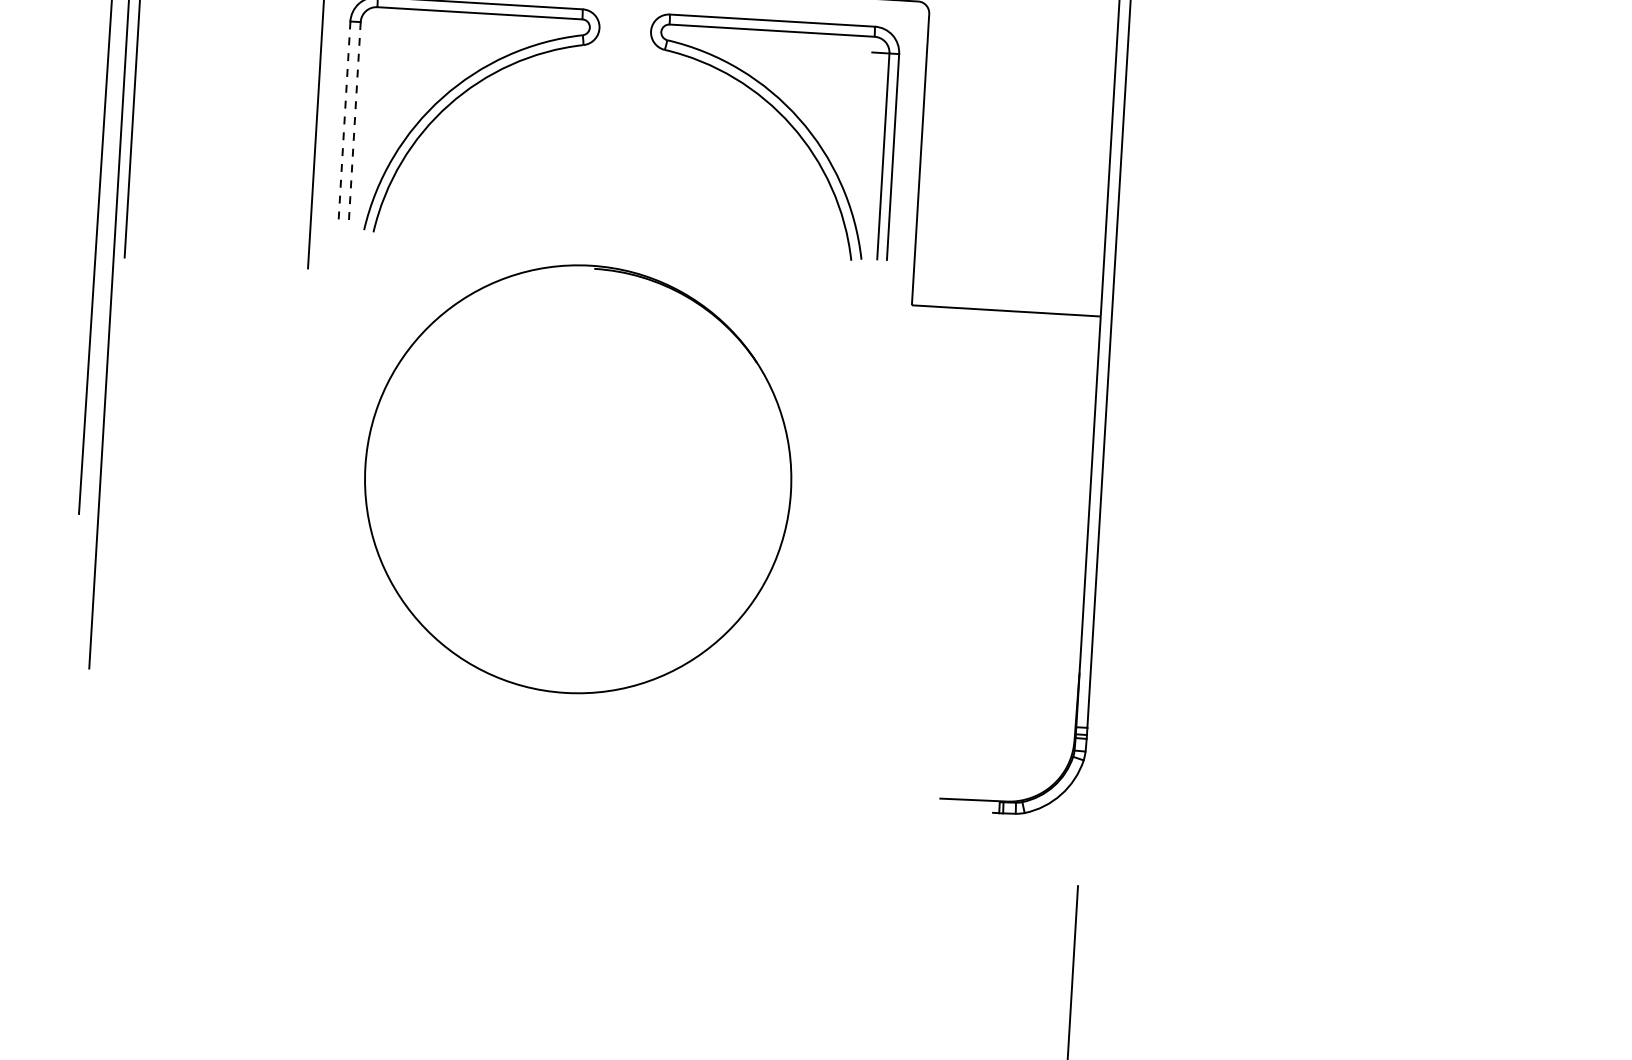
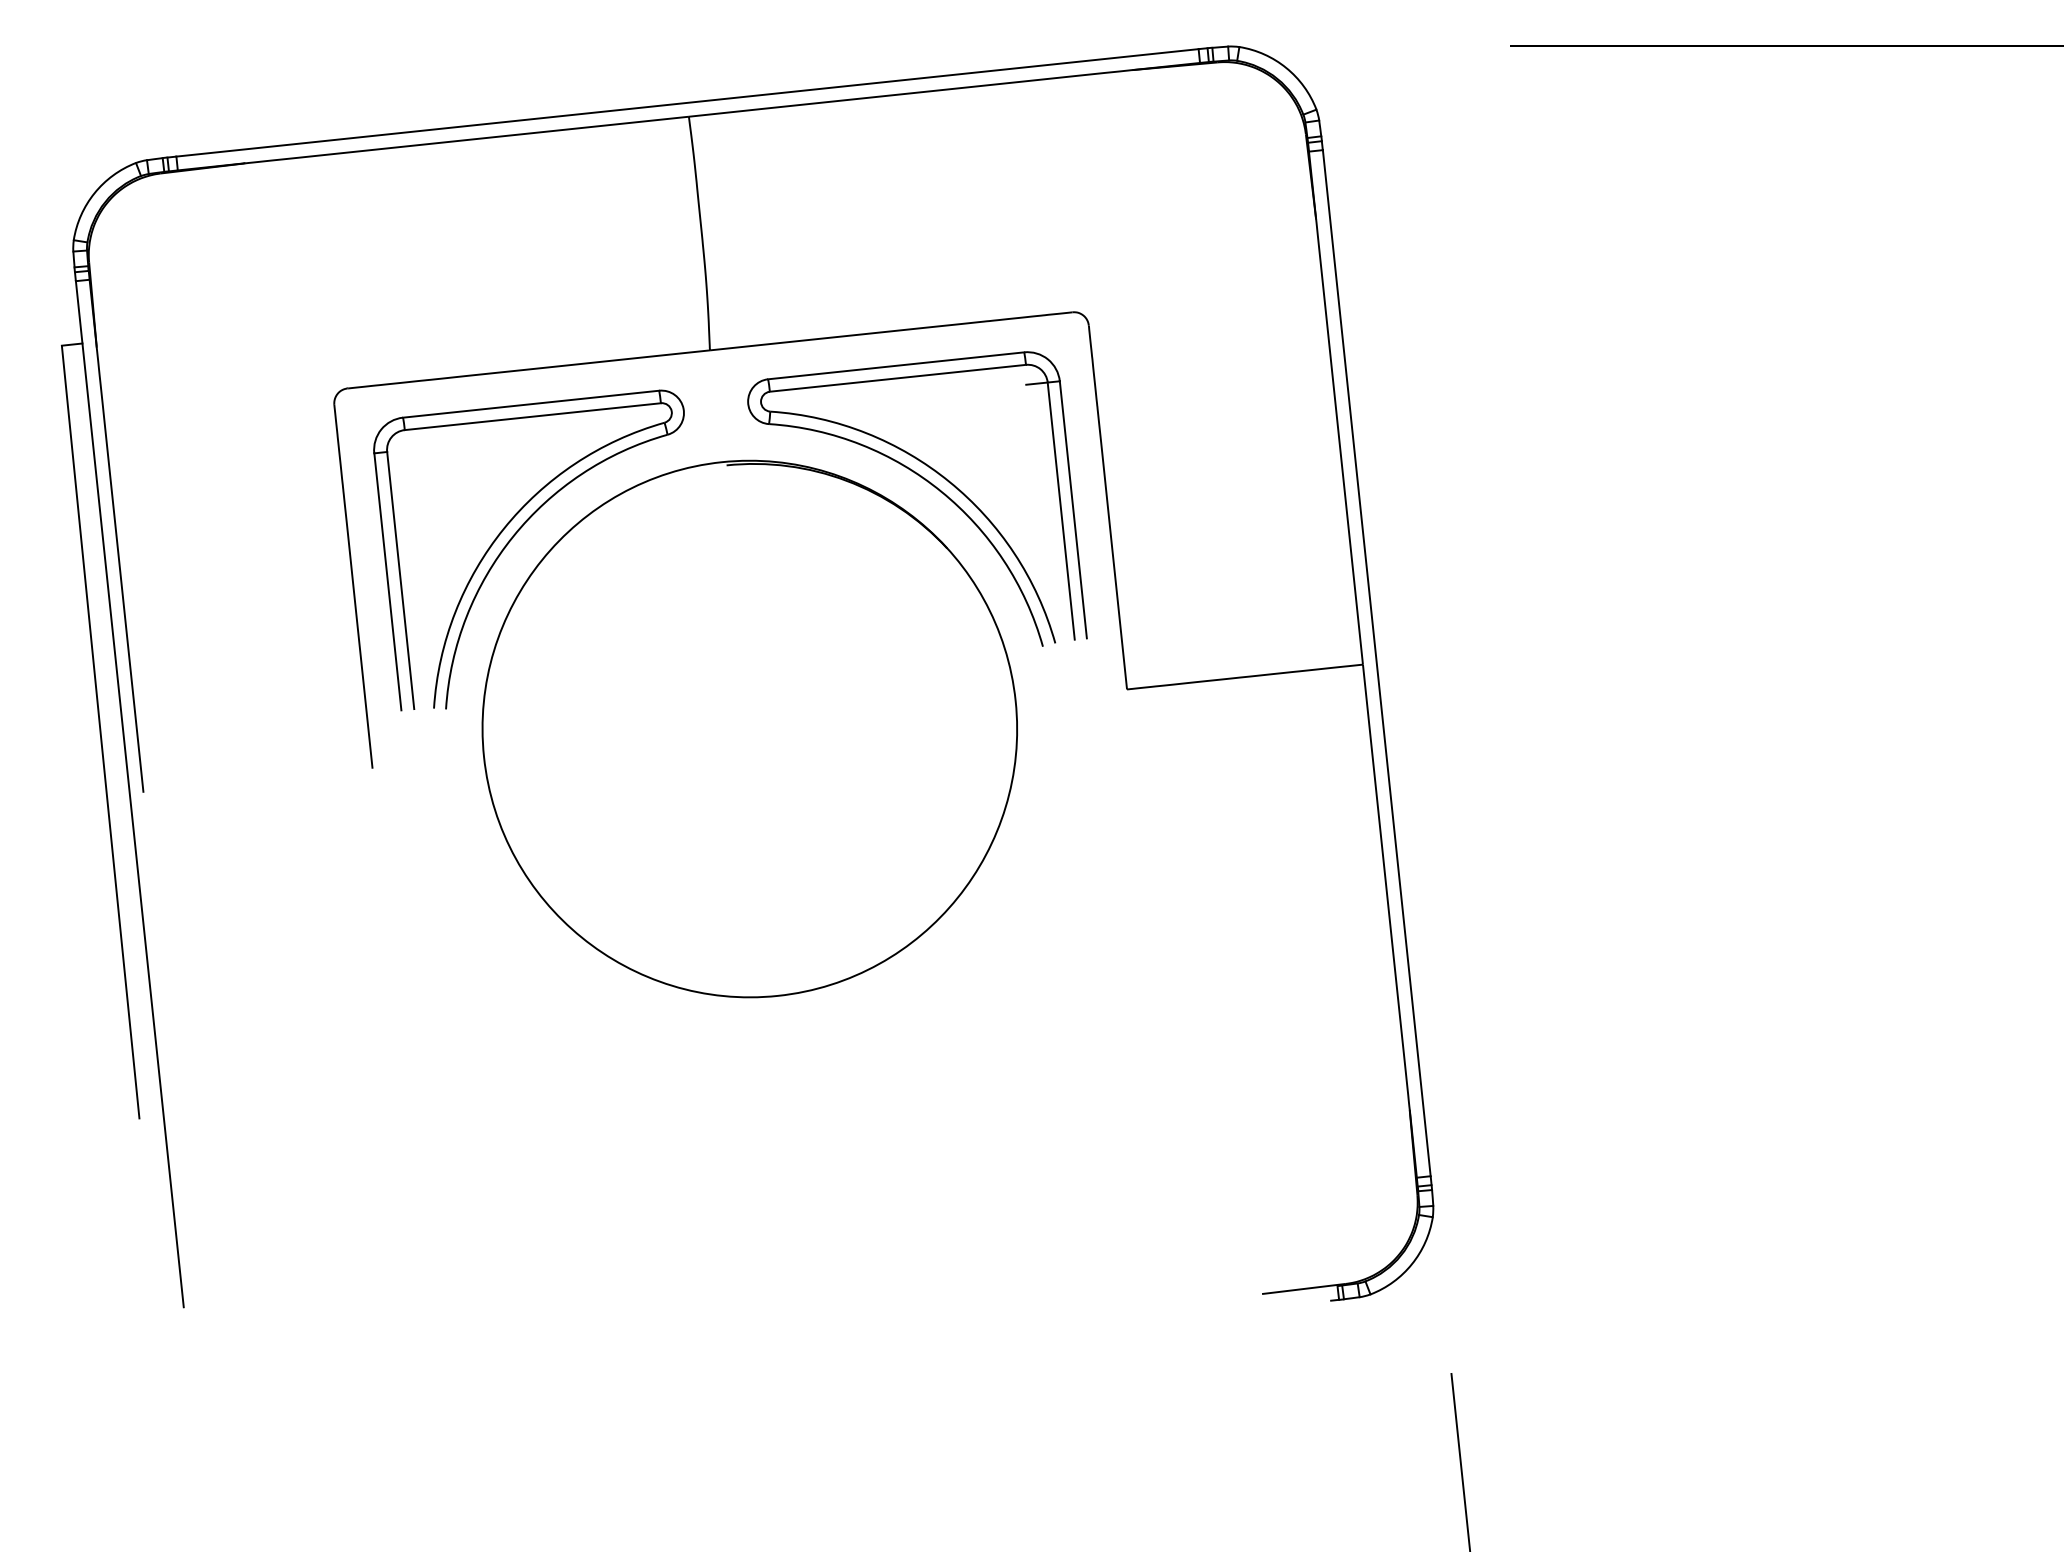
line: (343, 124) -> (387, 582), dashed -> solid
line: (354, 125) -> (400, 581), dashed -> solid
part: (577, 478) -> (749, 728), moved

